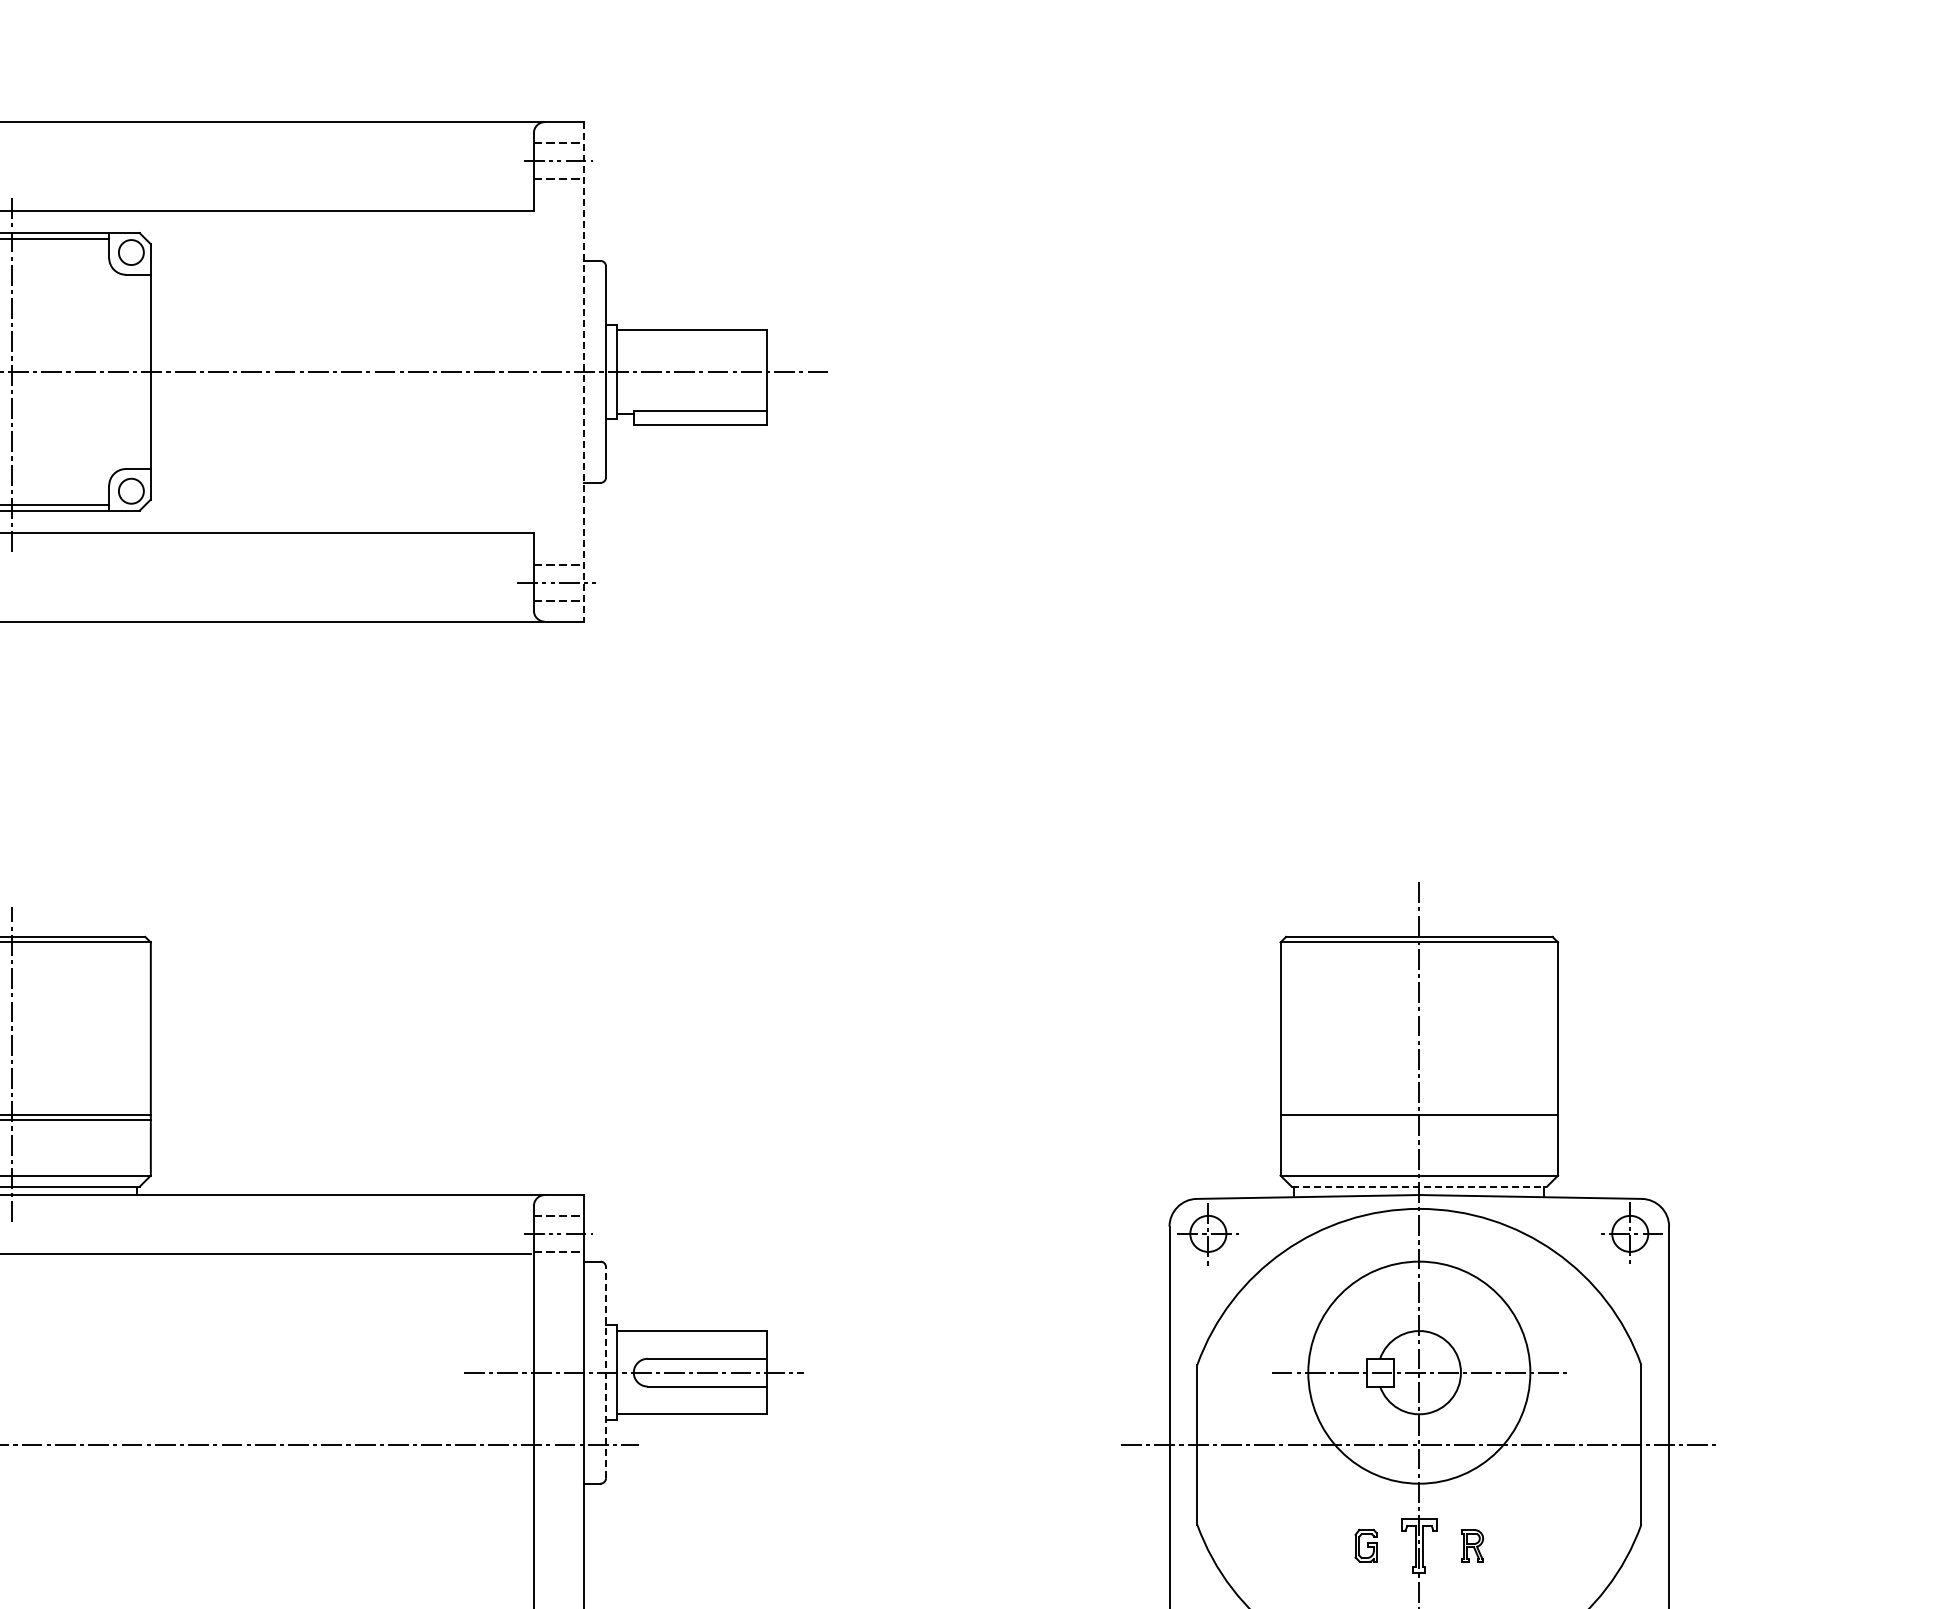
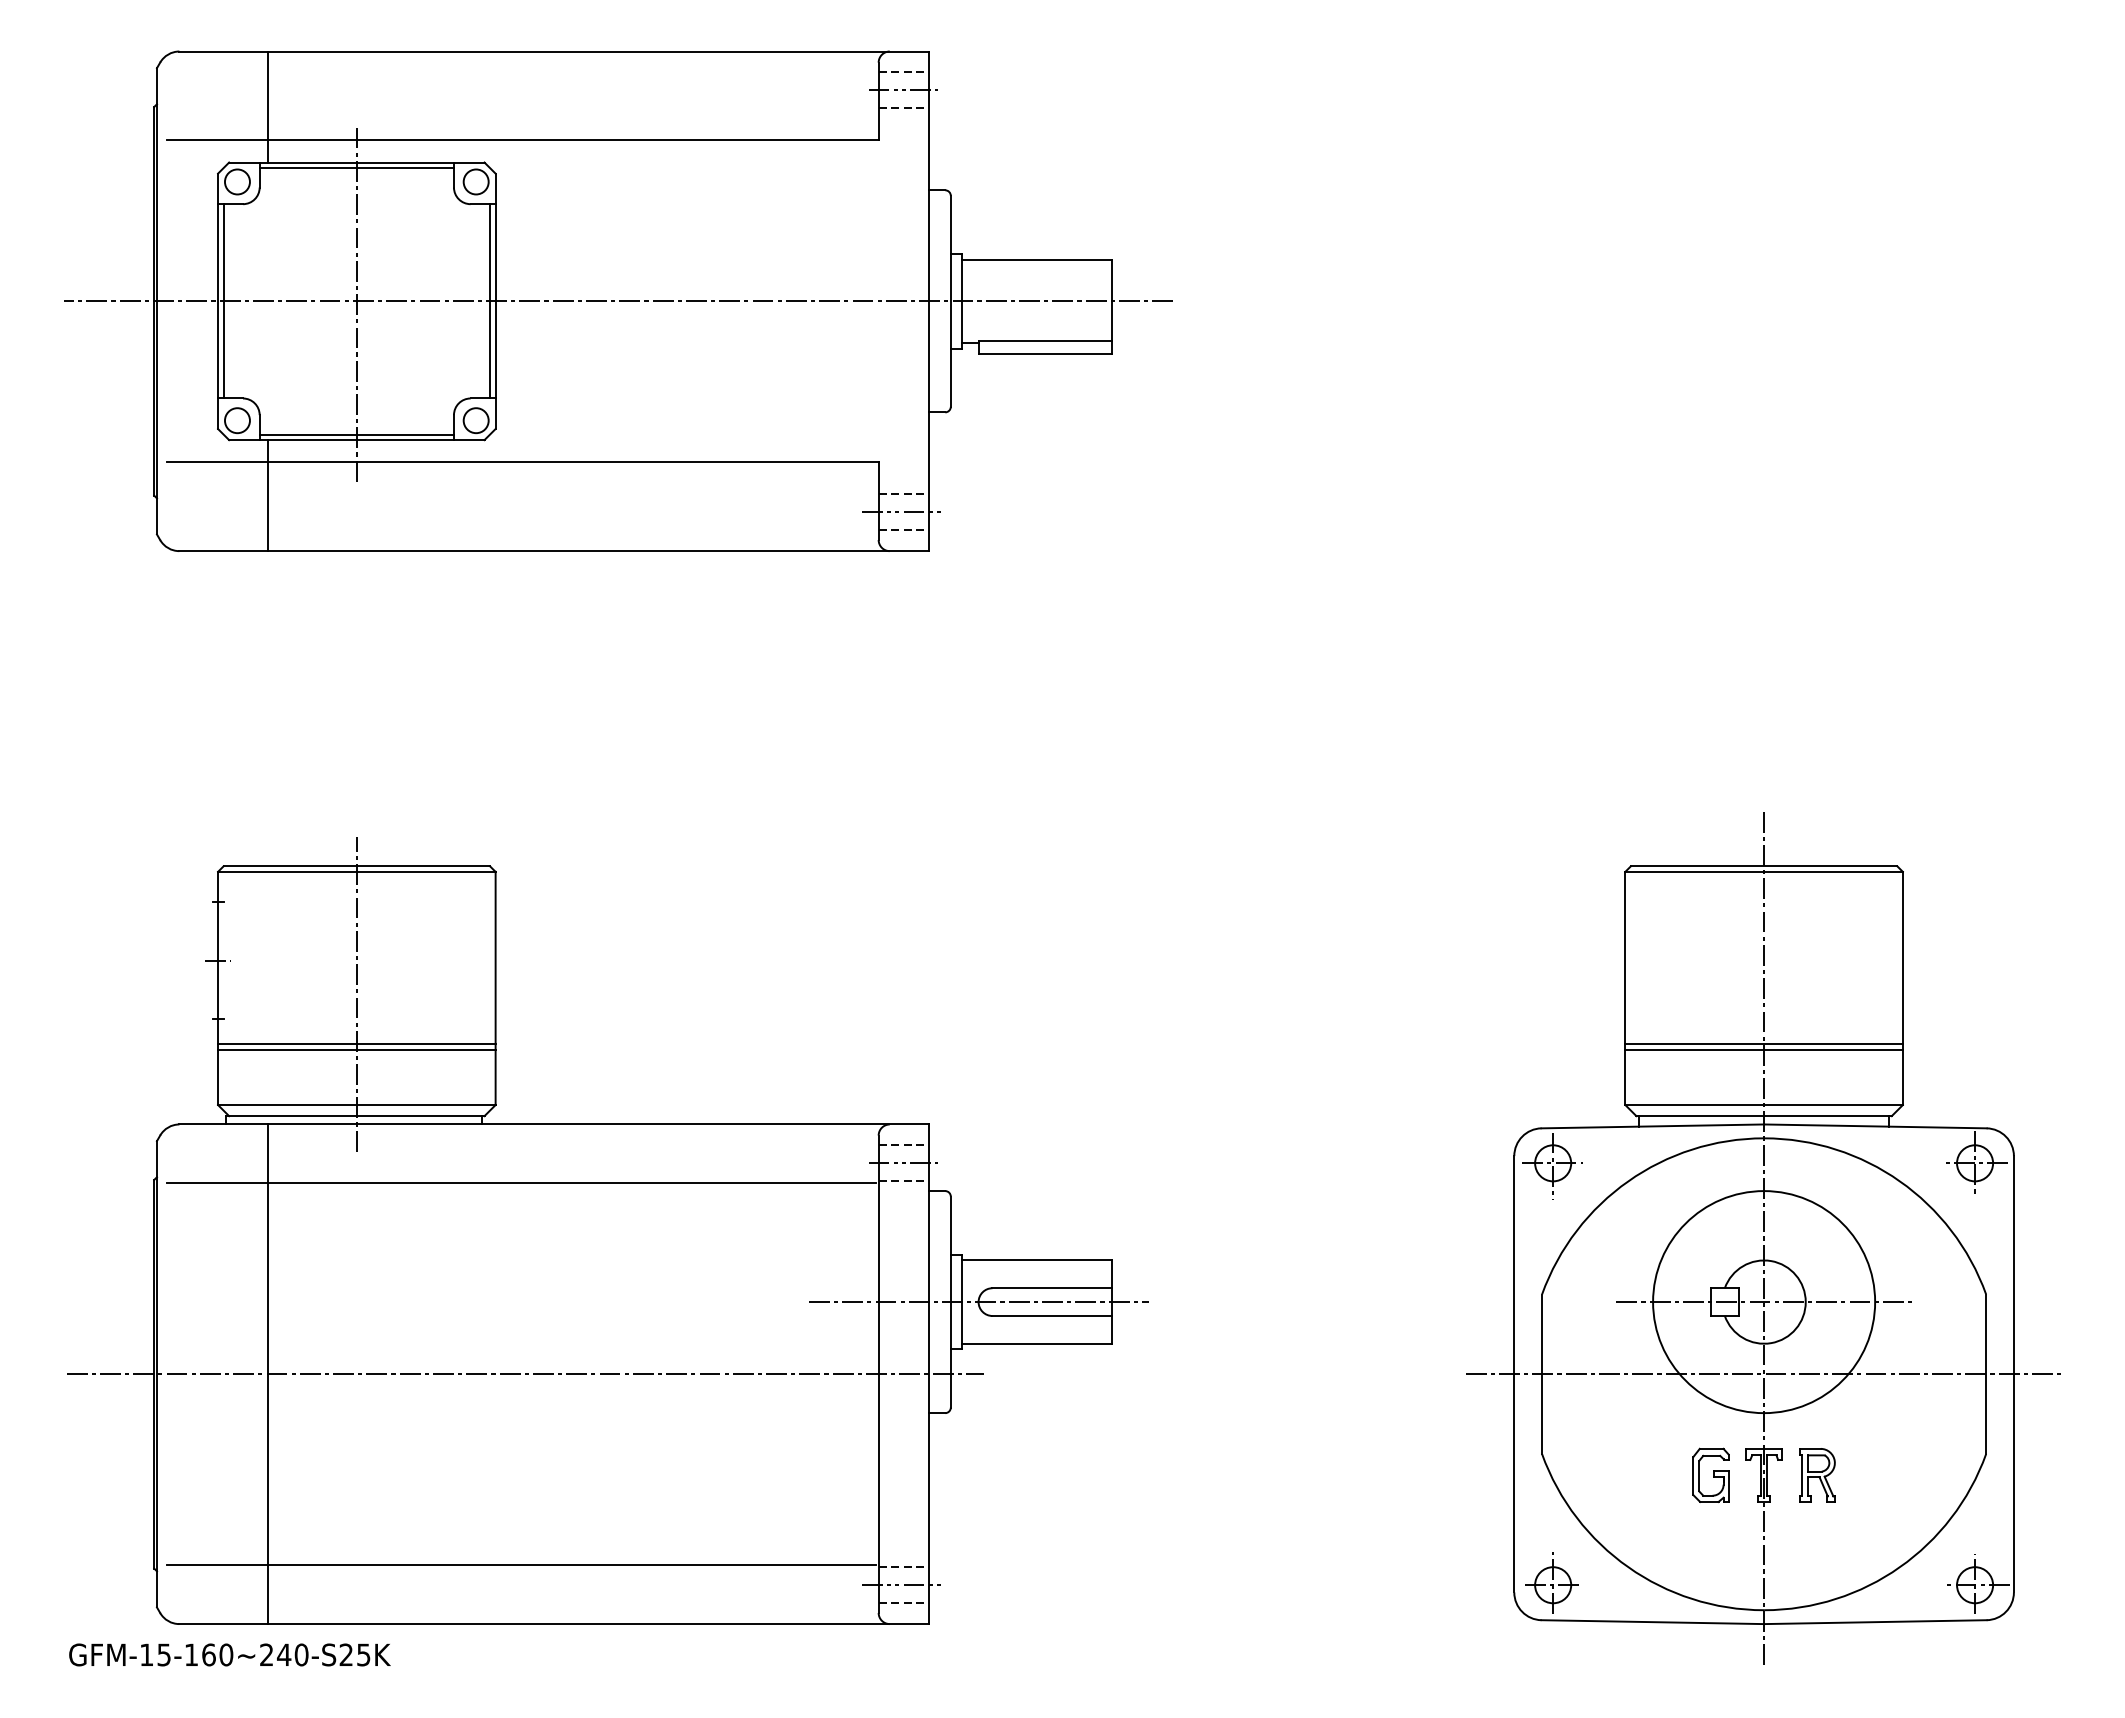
line: (145, 372) -> (490, 301), added
line: (583, 372) -> (928, 301), dashed -> solid
line: (1418, 1120) -> (1763, 1049), added
line: (1419, 1187) -> (1764, 1116), dashed -> solid
line: (605, 1372) -> (950, 1301), dashed -> solid
part: (1365, 1545) -> (1710, 1474), size x1.67
part: (1472, 1546) -> (1817, 1475), size x1.67

